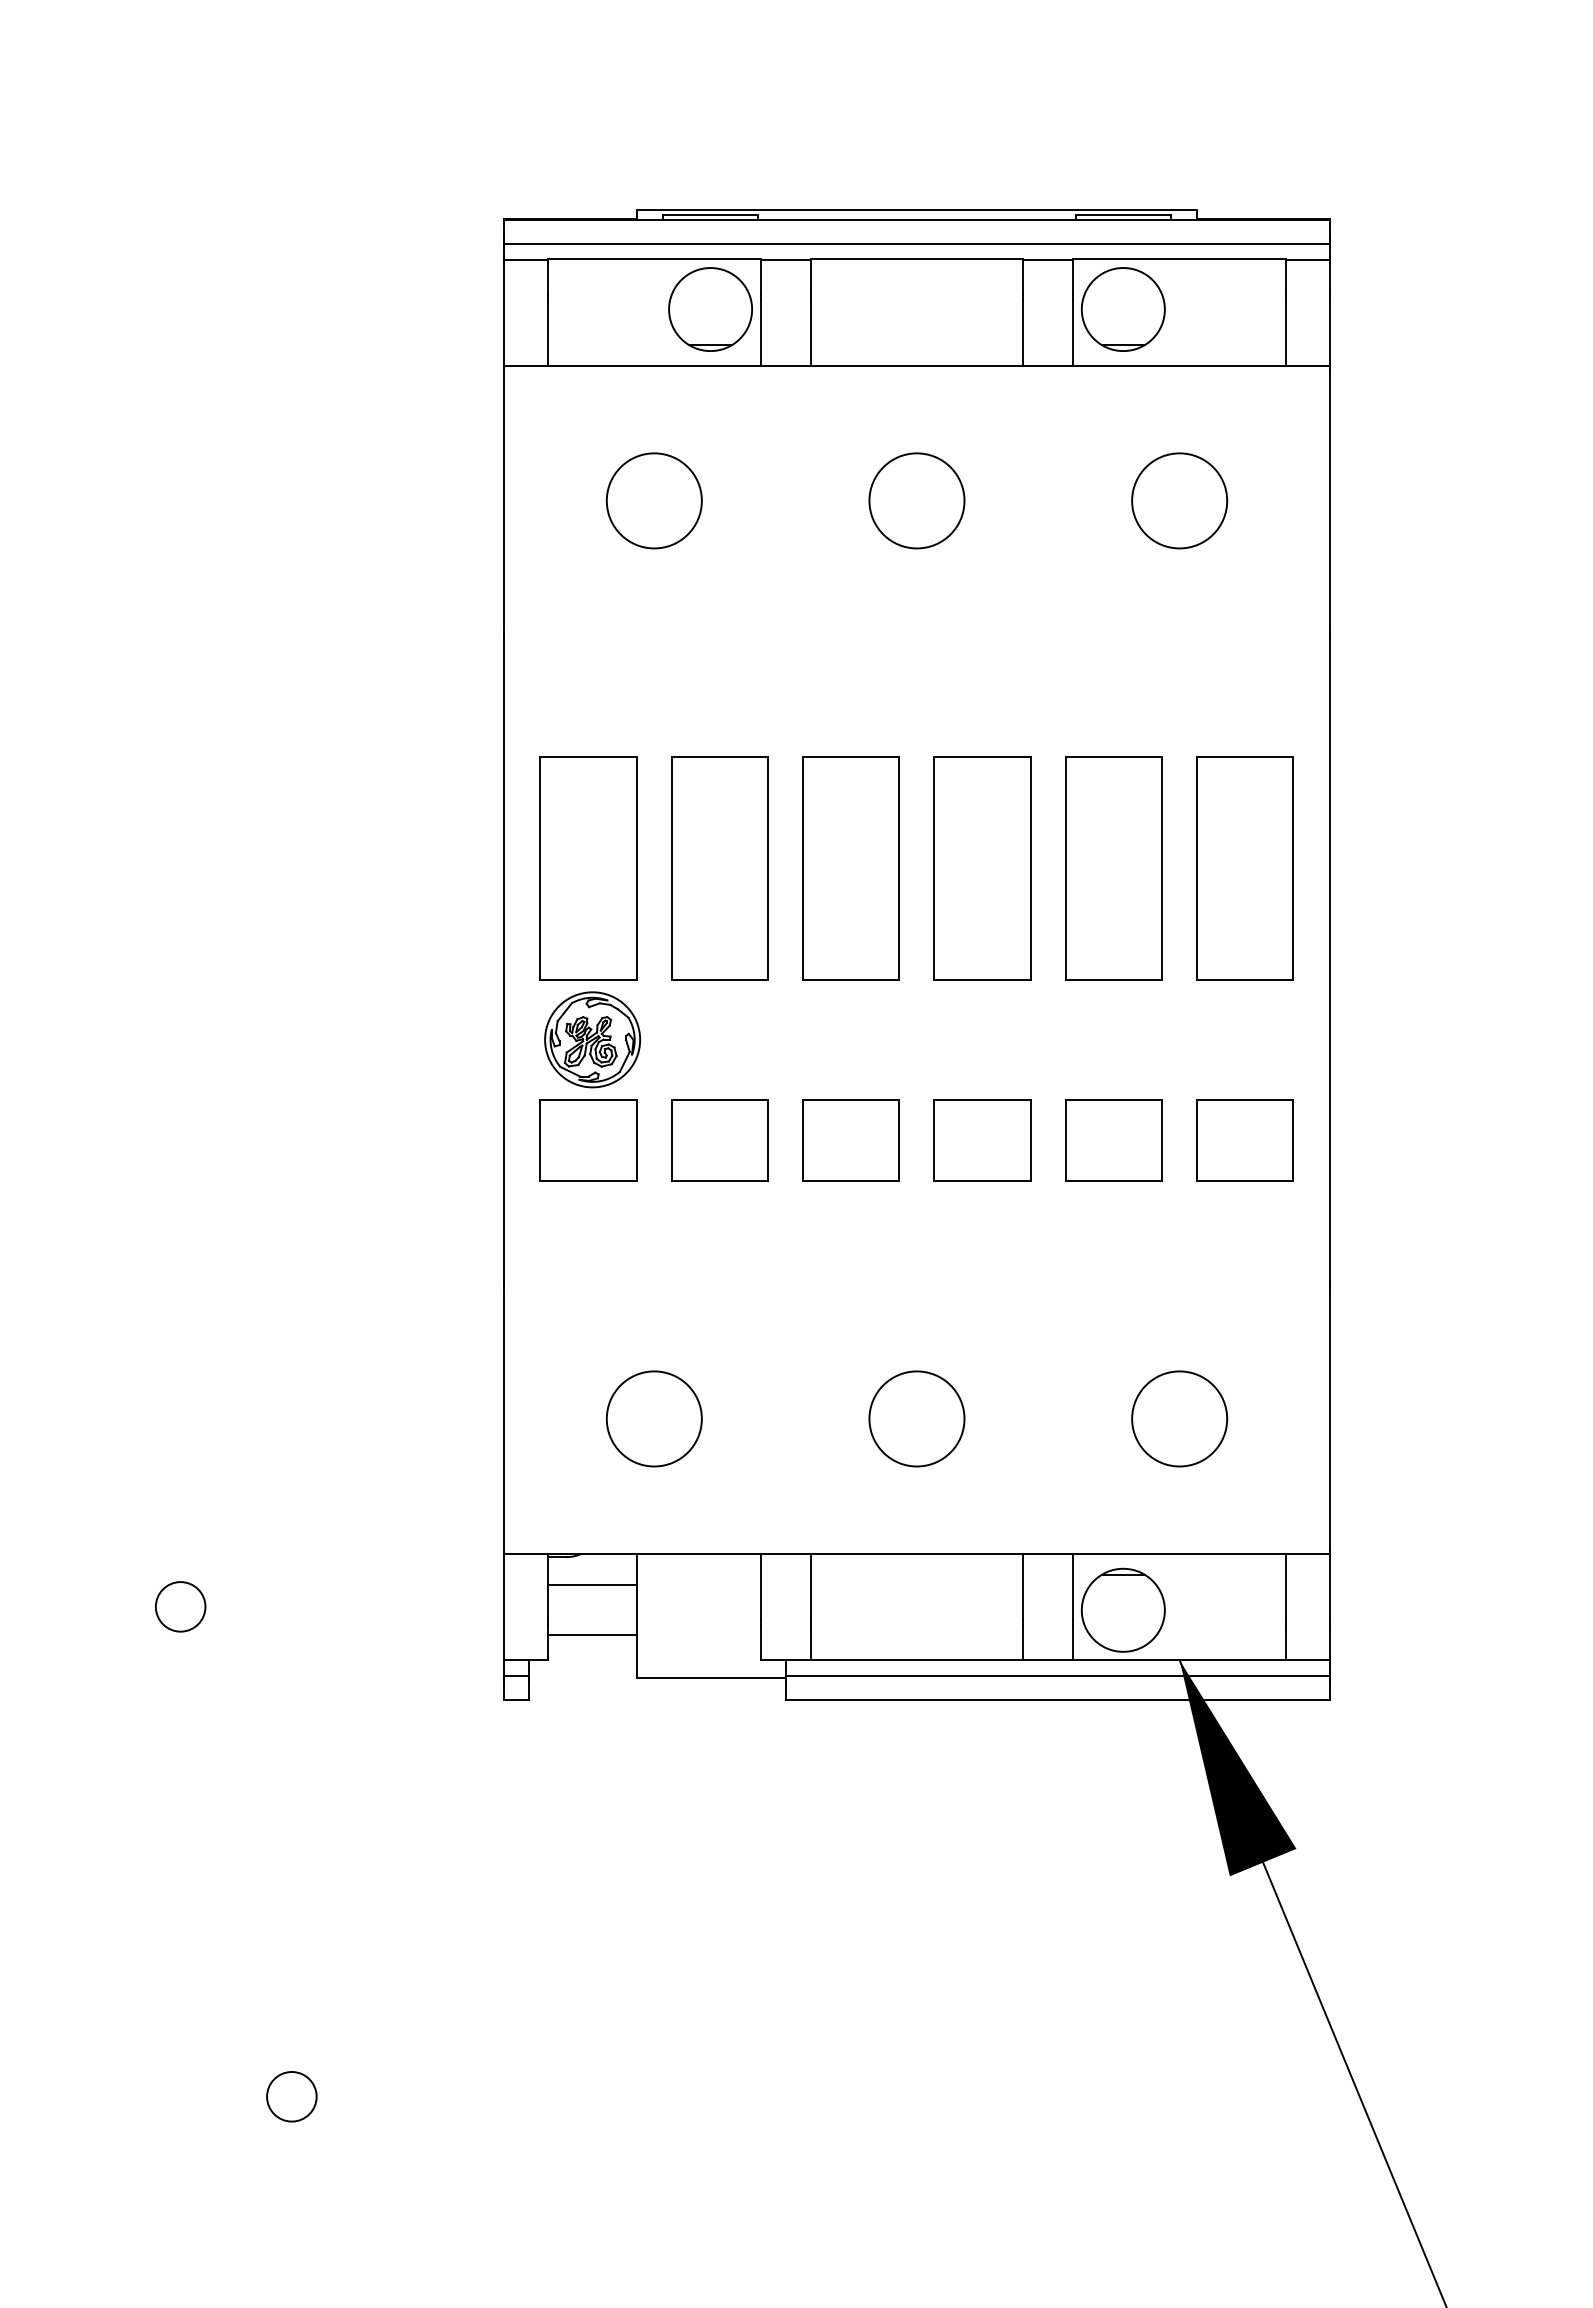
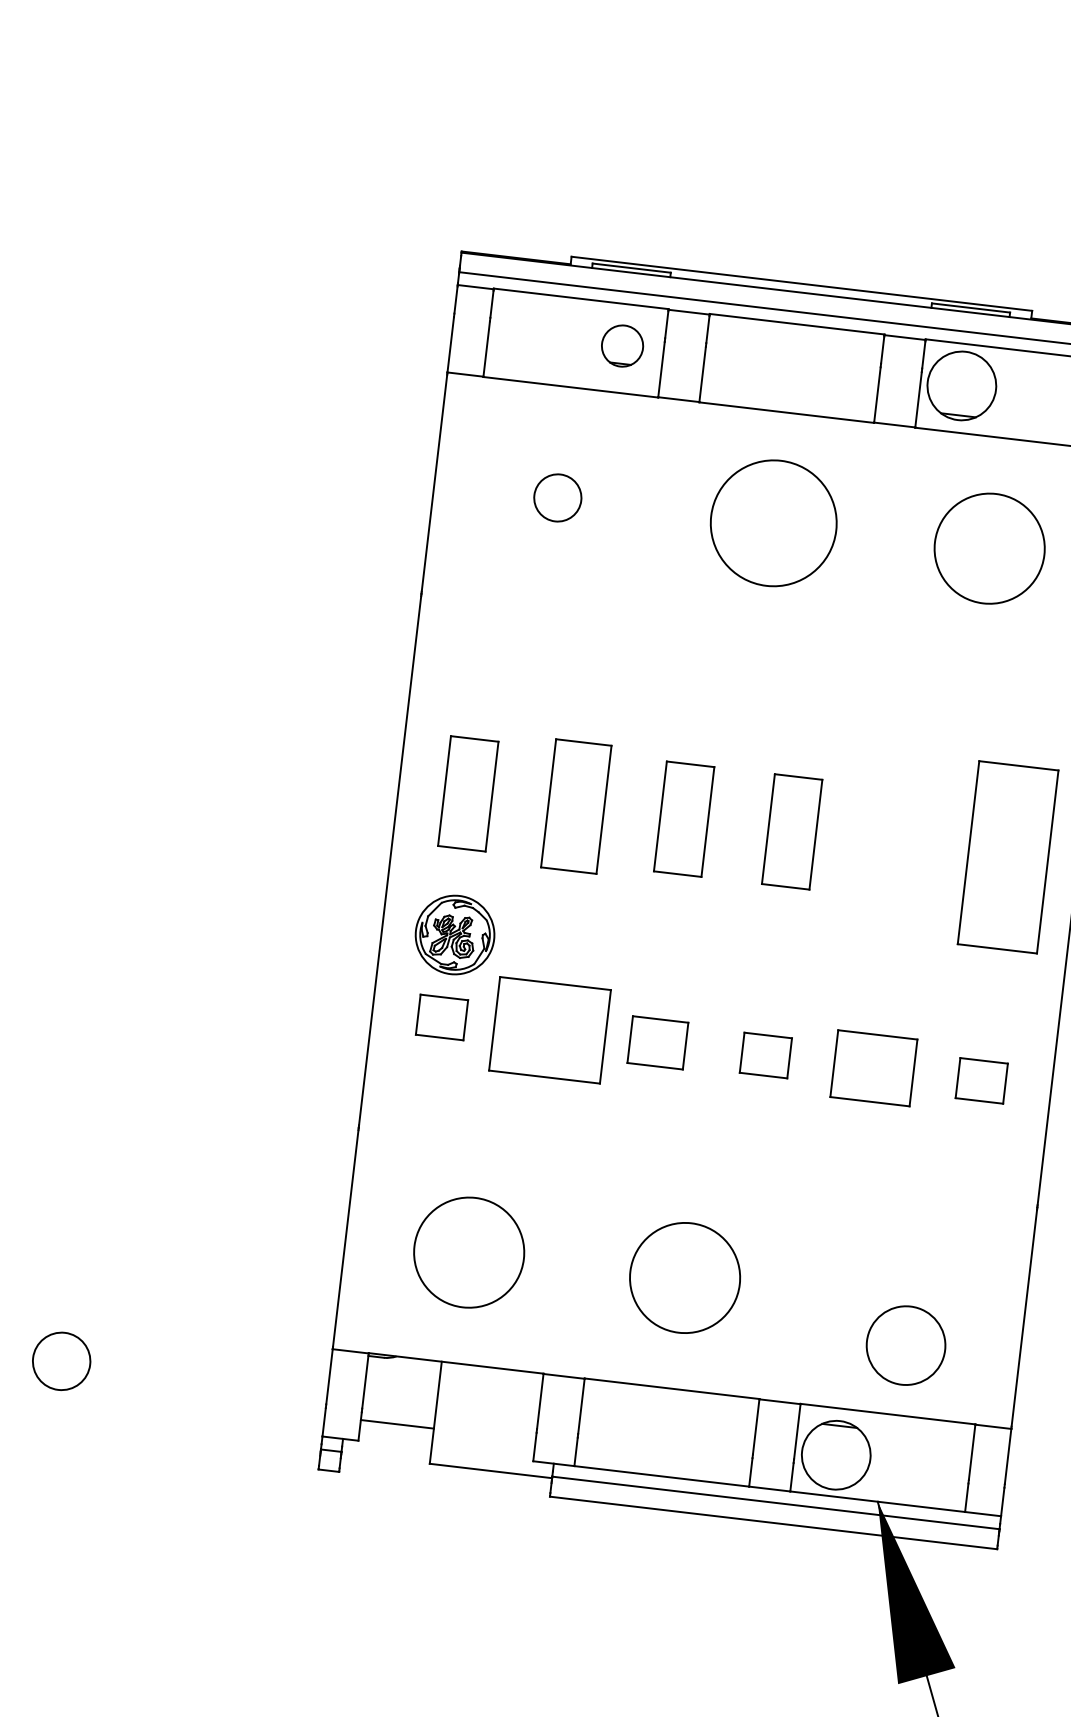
part: (710, 309) -> (622, 346), size x0.6
circle: (653, 500) -> (557, 497), size x0.6
circle: (916, 500) -> (773, 522), size x1.6
circle: (1179, 500) -> (989, 548), size x1.4
part: (588, 868) -> (468, 793), size x0.6
part: (719, 868) -> (575, 806), size x0.7
part: (850, 868) -> (683, 819), size x0.6
part: (982, 868) -> (792, 831), size x0.6
part: (1113, 868) -> (899, 844), removed
part: (588, 1140) -> (441, 1017), size x0.6
part: (719, 1140) -> (549, 1030), size x1.4
part: (850, 1140) -> (657, 1042), size x0.7
part: (982, 1140) -> (765, 1055), size x0.6
part: (1244, 1140) -> (981, 1080), size x0.6
circle: (653, 1418) -> (468, 1252), size x1.4
circle: (916, 1418) -> (684, 1277), size x1.4
circle: (1179, 1418) -> (905, 1345), moved
line: (591, 1585) -> (401, 1383), removed
circle: (180, 1606) -> (61, 1361), size x1.4

